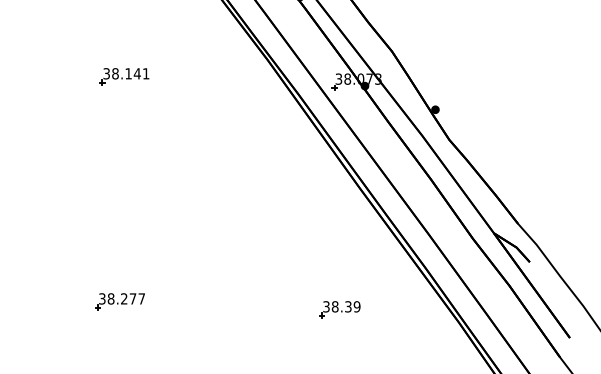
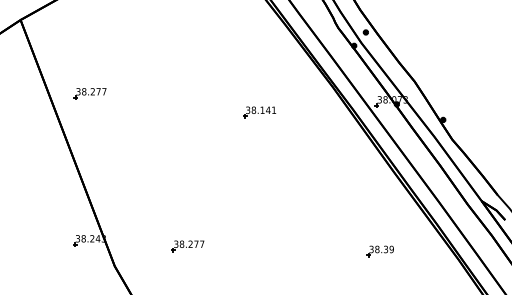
part: (123, 77) -> (259, 112), moved
part: (119, 302) -> (187, 246), moved

